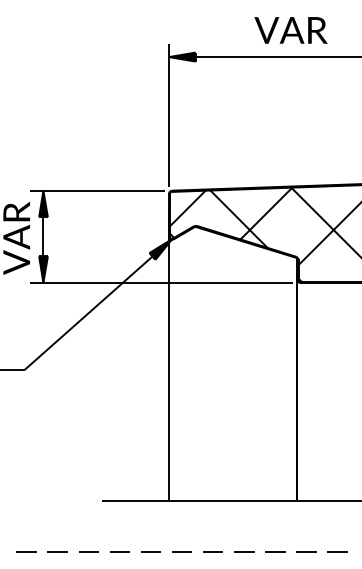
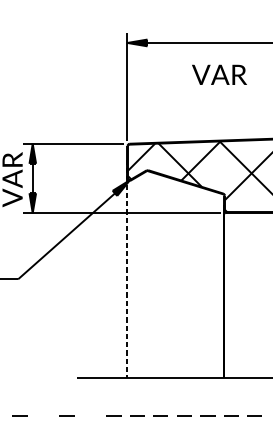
text: (290, 30) -> (219, 74), moved
line: (168, 356) -> (127, 268), solid -> dashed
line: (57, 551) -> (43, 415), removed
line: (119, 551) -> (90, 415), removed

